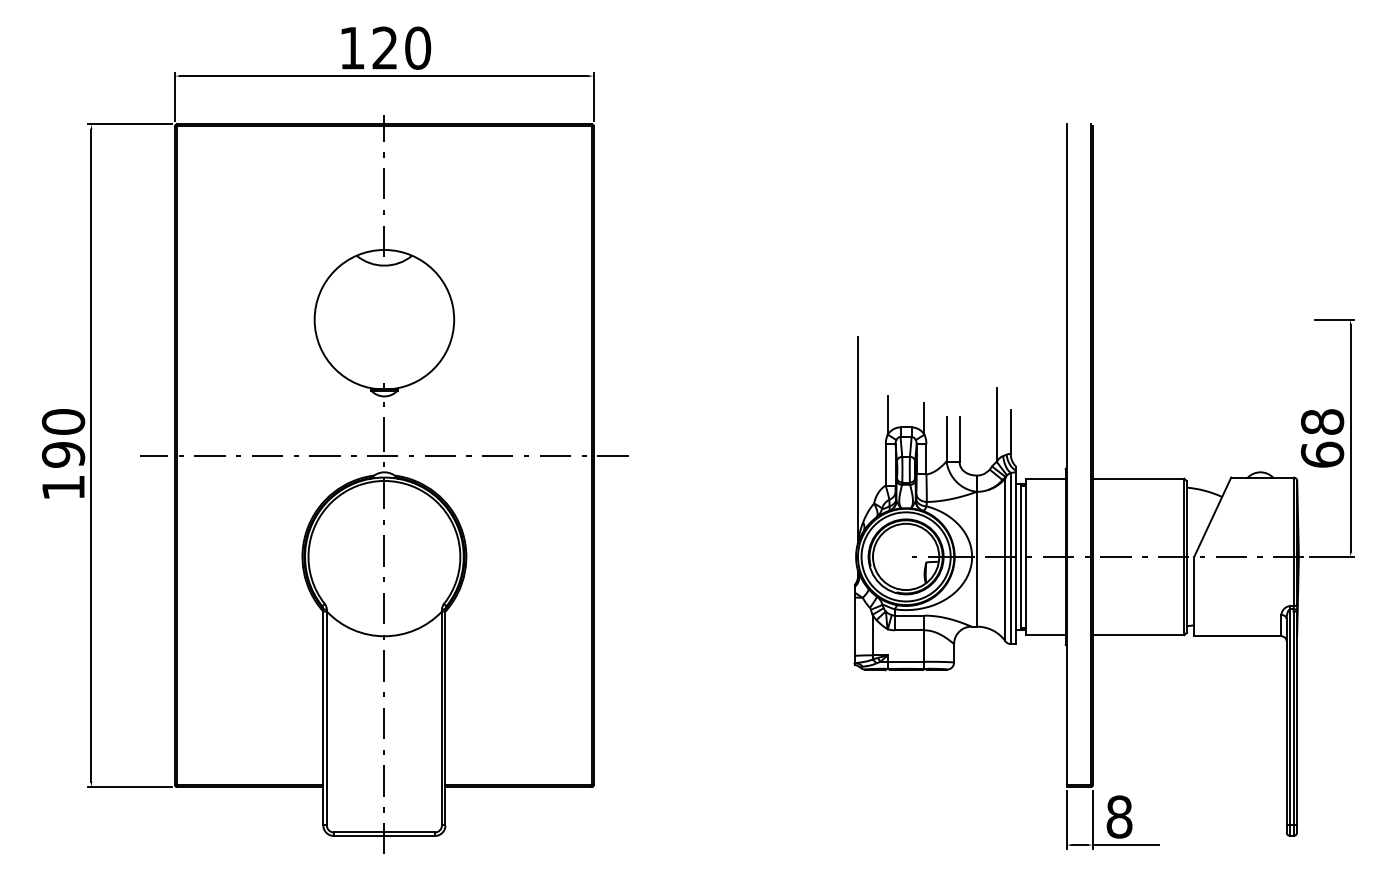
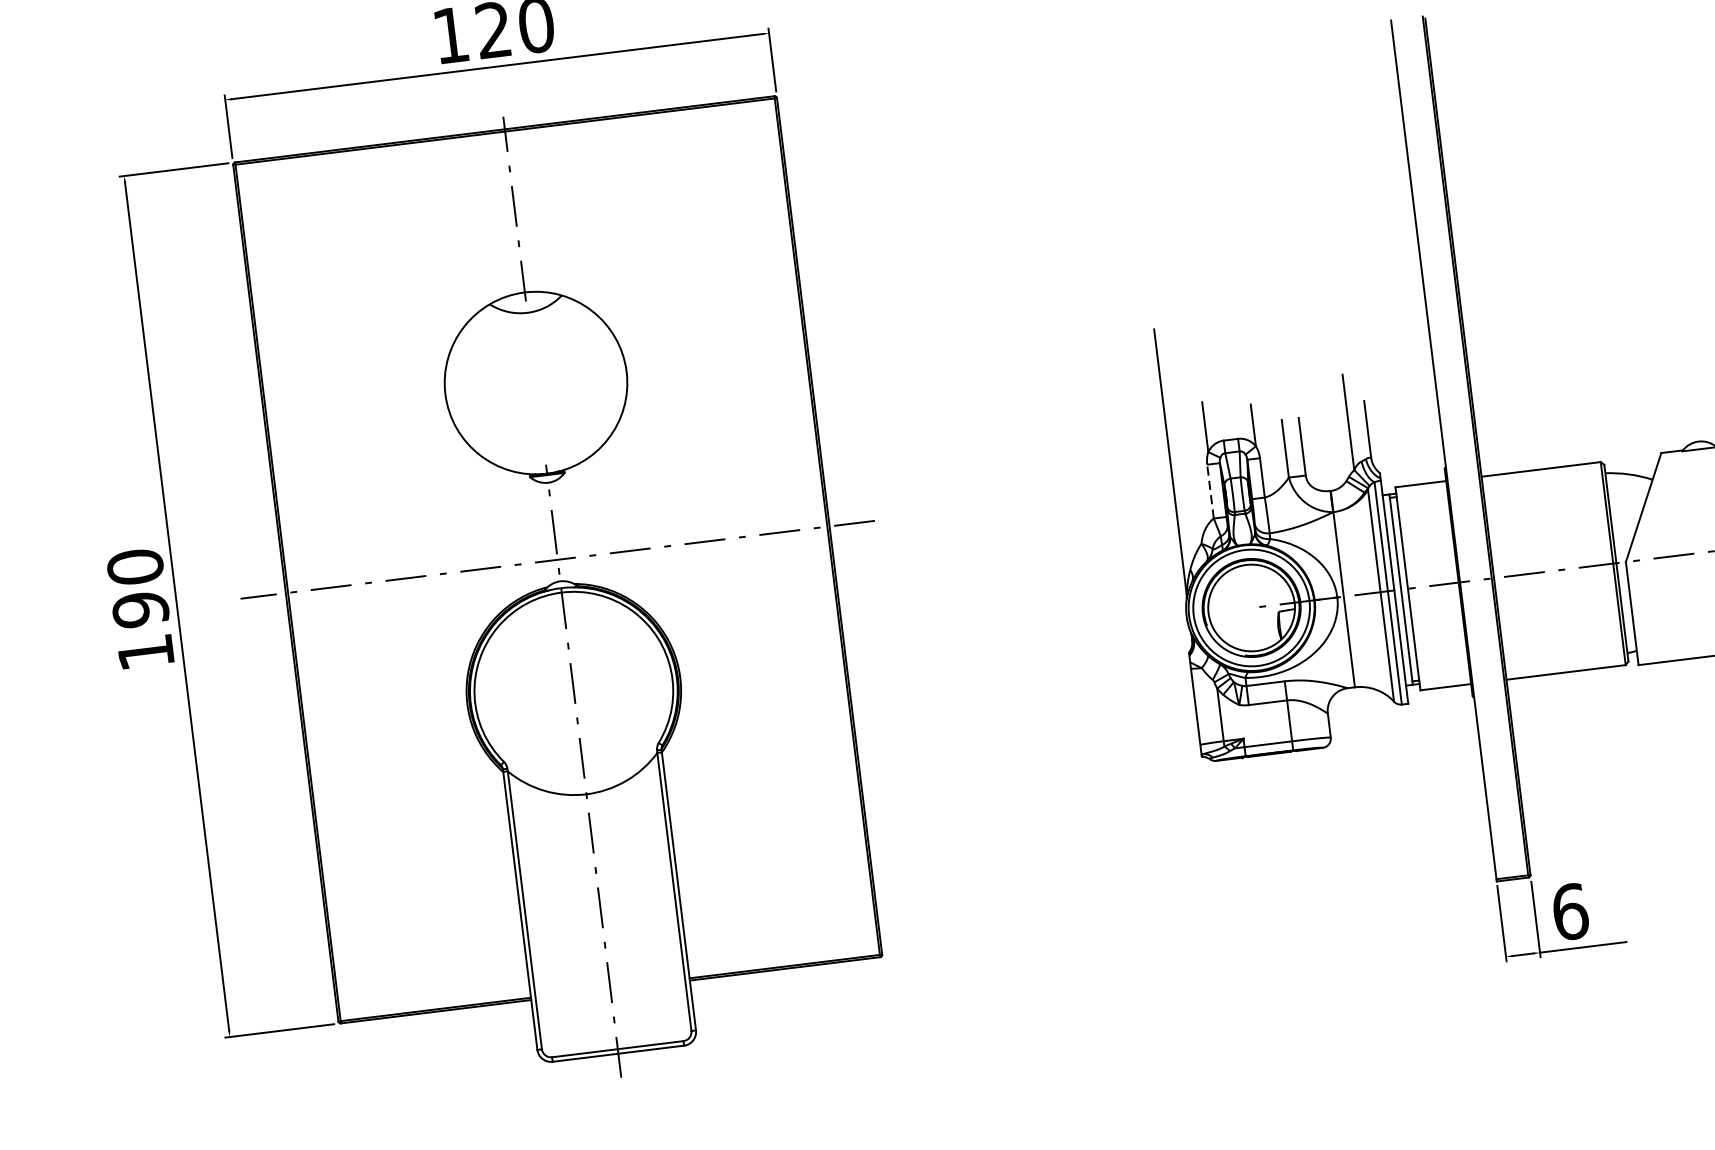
line: (885, 464) -> (1210, 491), solid -> dashed
text: (1119, 816) -> (1570, 911), 8 -> 6

